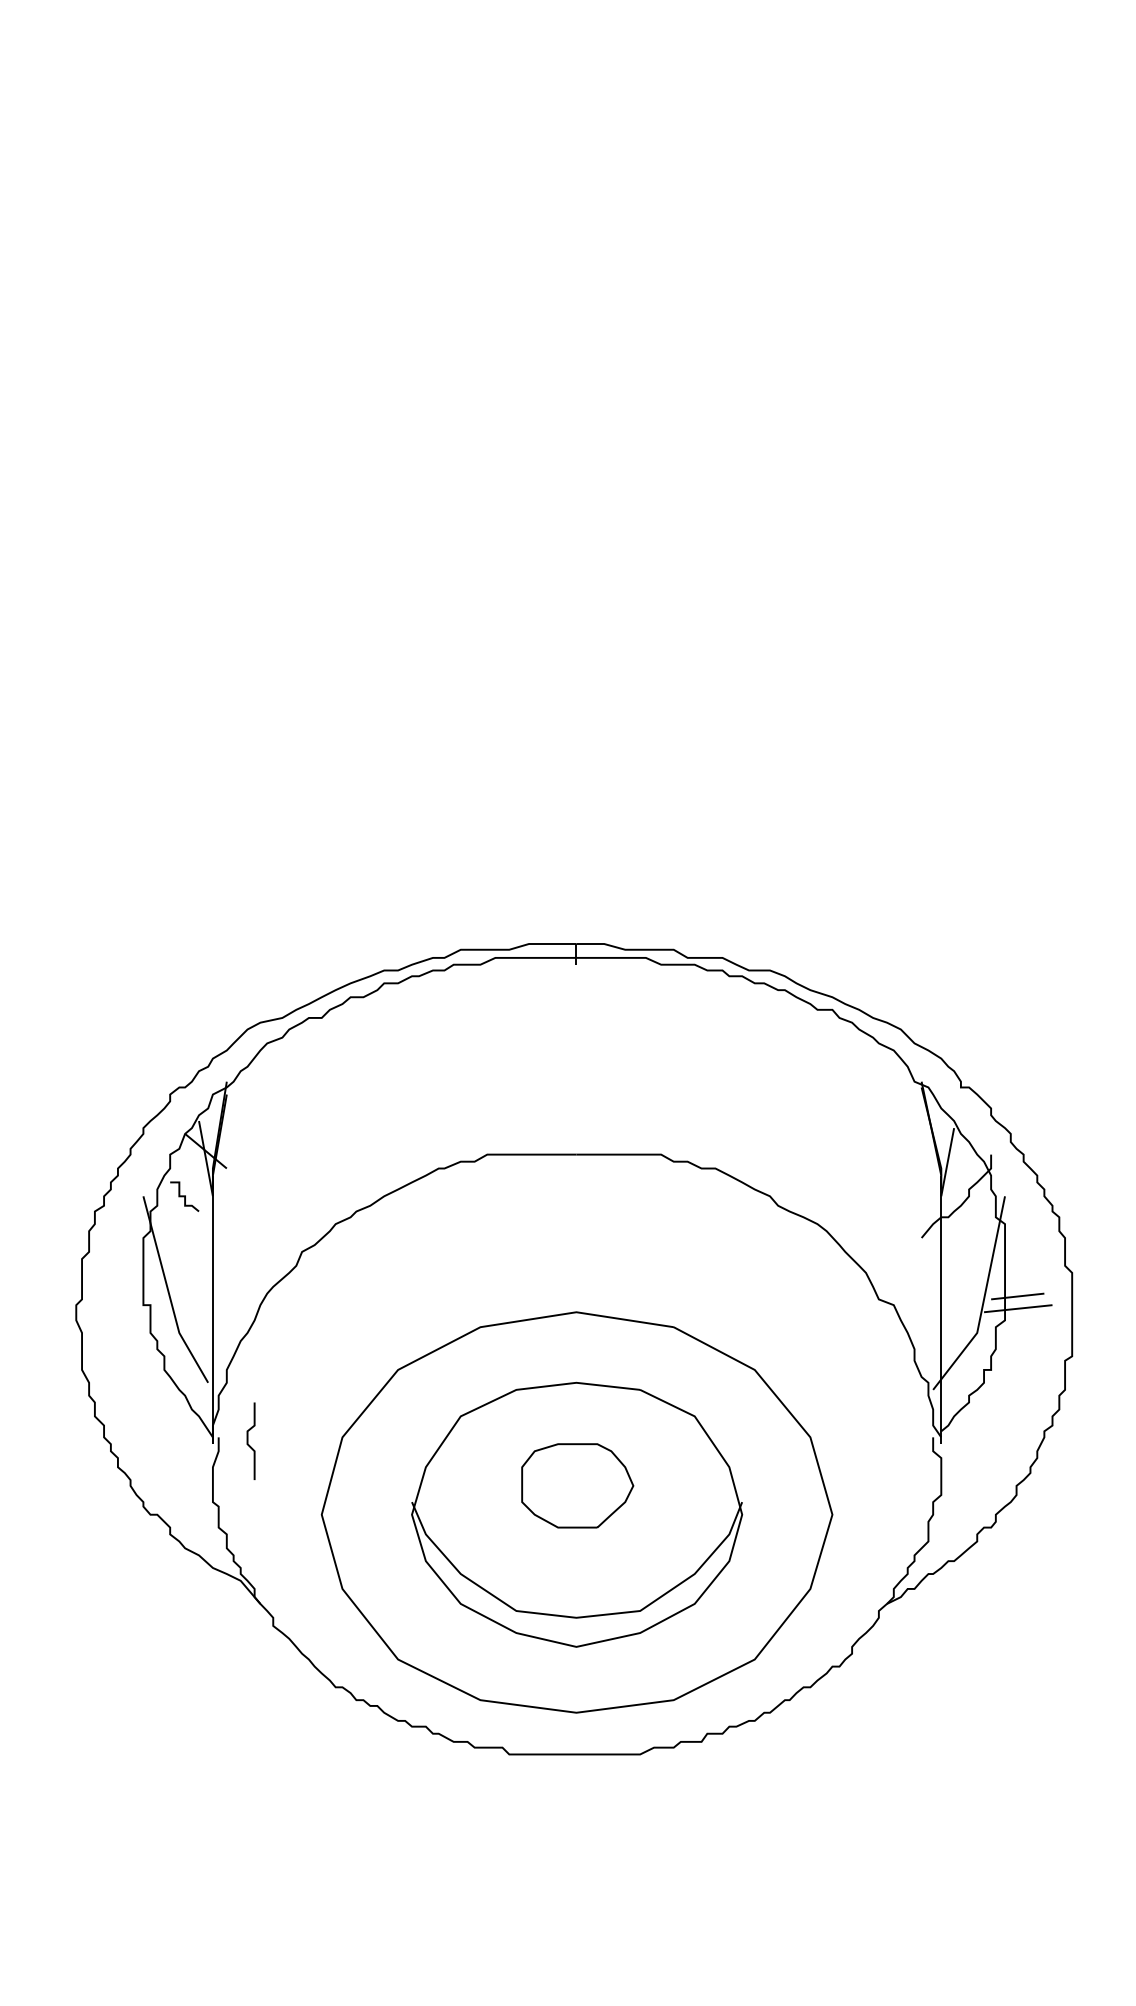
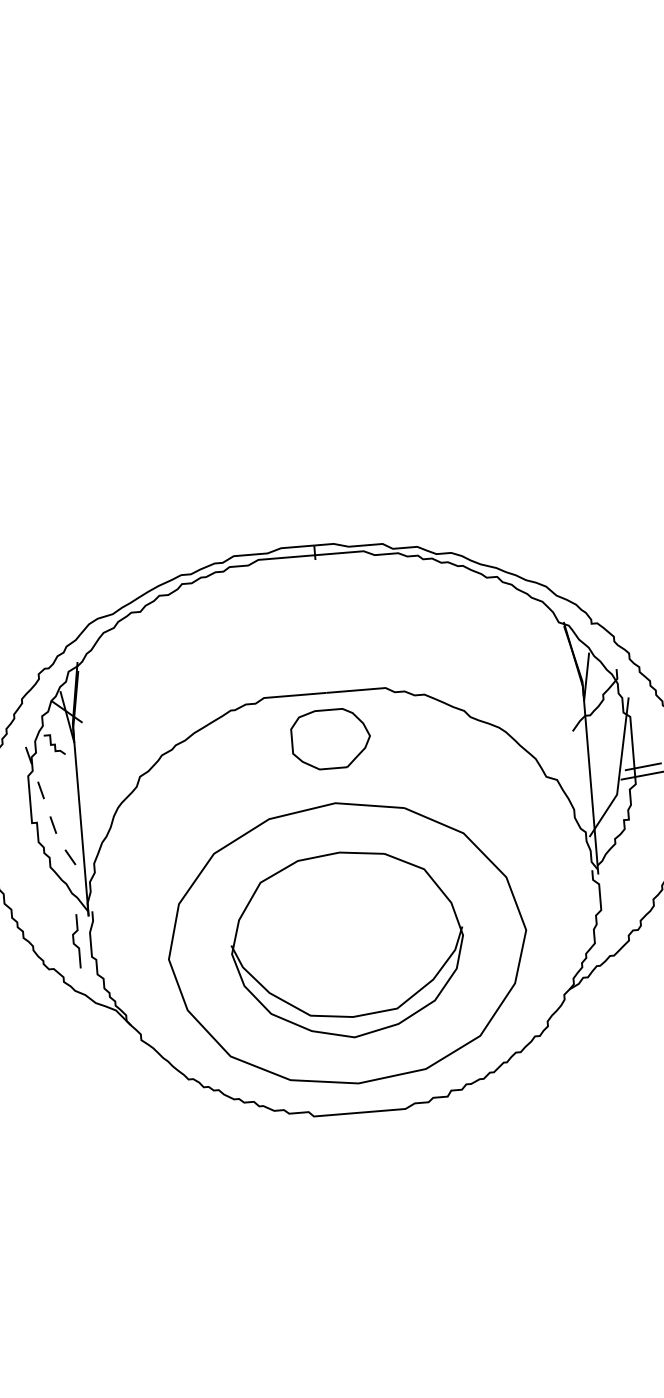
line: (168, 1293) -> (48, 813), solid -> dashed
curve: (248, 1440) -> (74, 941), moved
part: (577, 1485) -> (330, 738), moved

